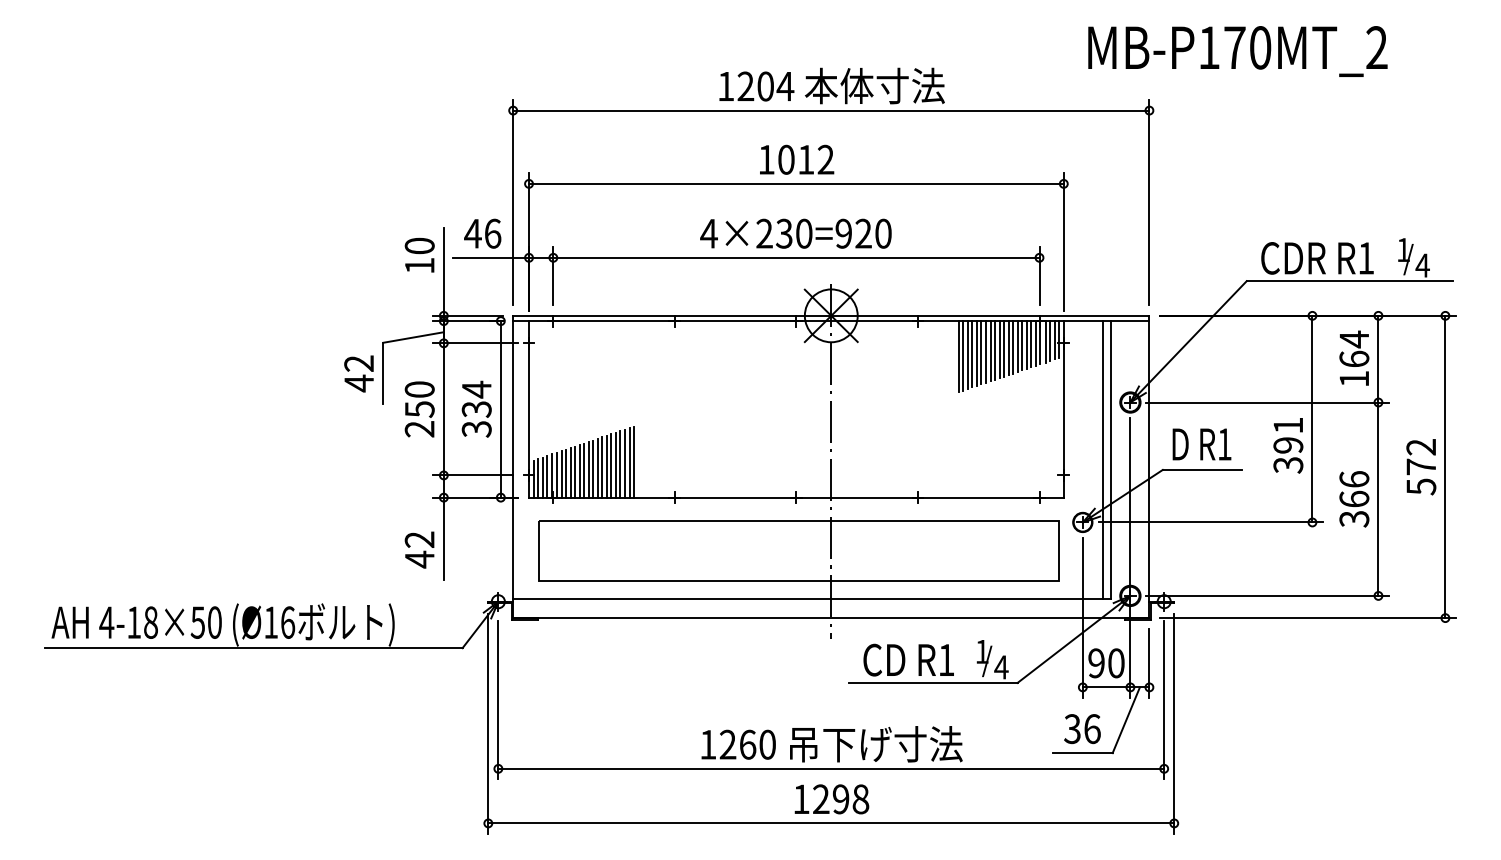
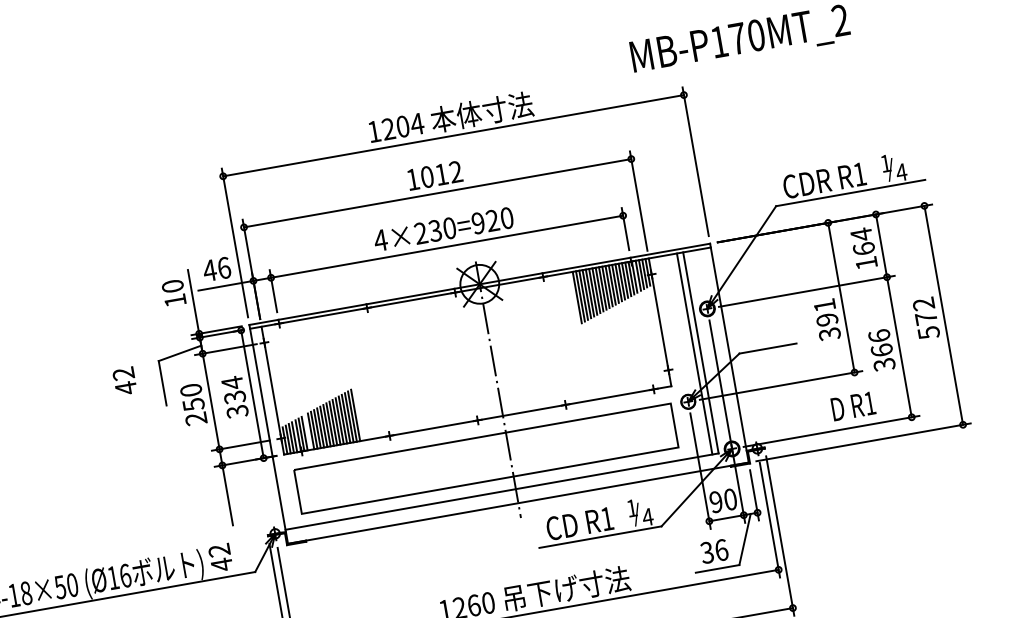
text: (358, 373) -> (124, 381), moved
text: (1201, 444) -> (853, 406), moved
line: (566, 473) -> (308, 432), removed
text: (419, 549) -> (220, 557), moved

